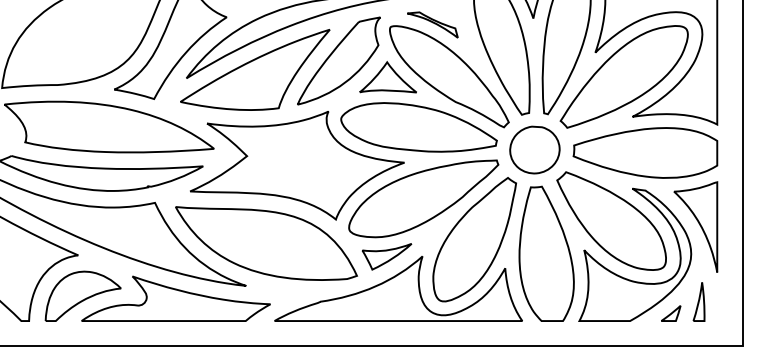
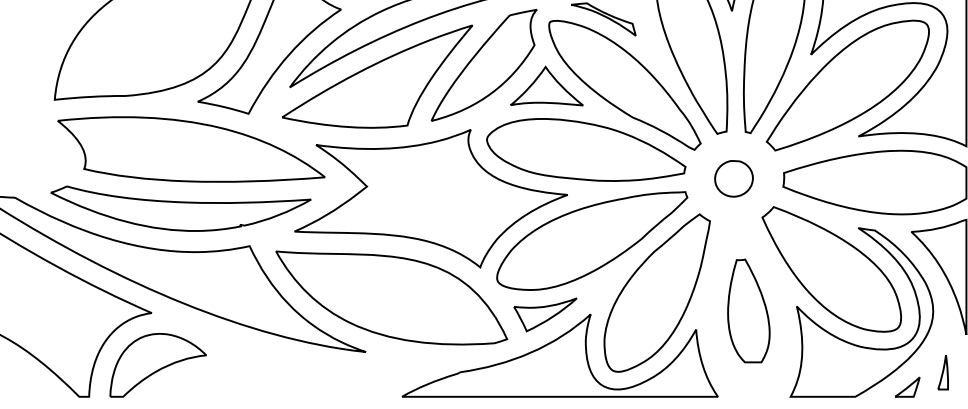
part: (534, 149) -> (733, 178), size x0.6
part: (546, 253) -> (748, 310), size x0.6
part: (175, 298) -> (275, 368), removed
part: (698, 301) -> (942, 371), size x0.7

